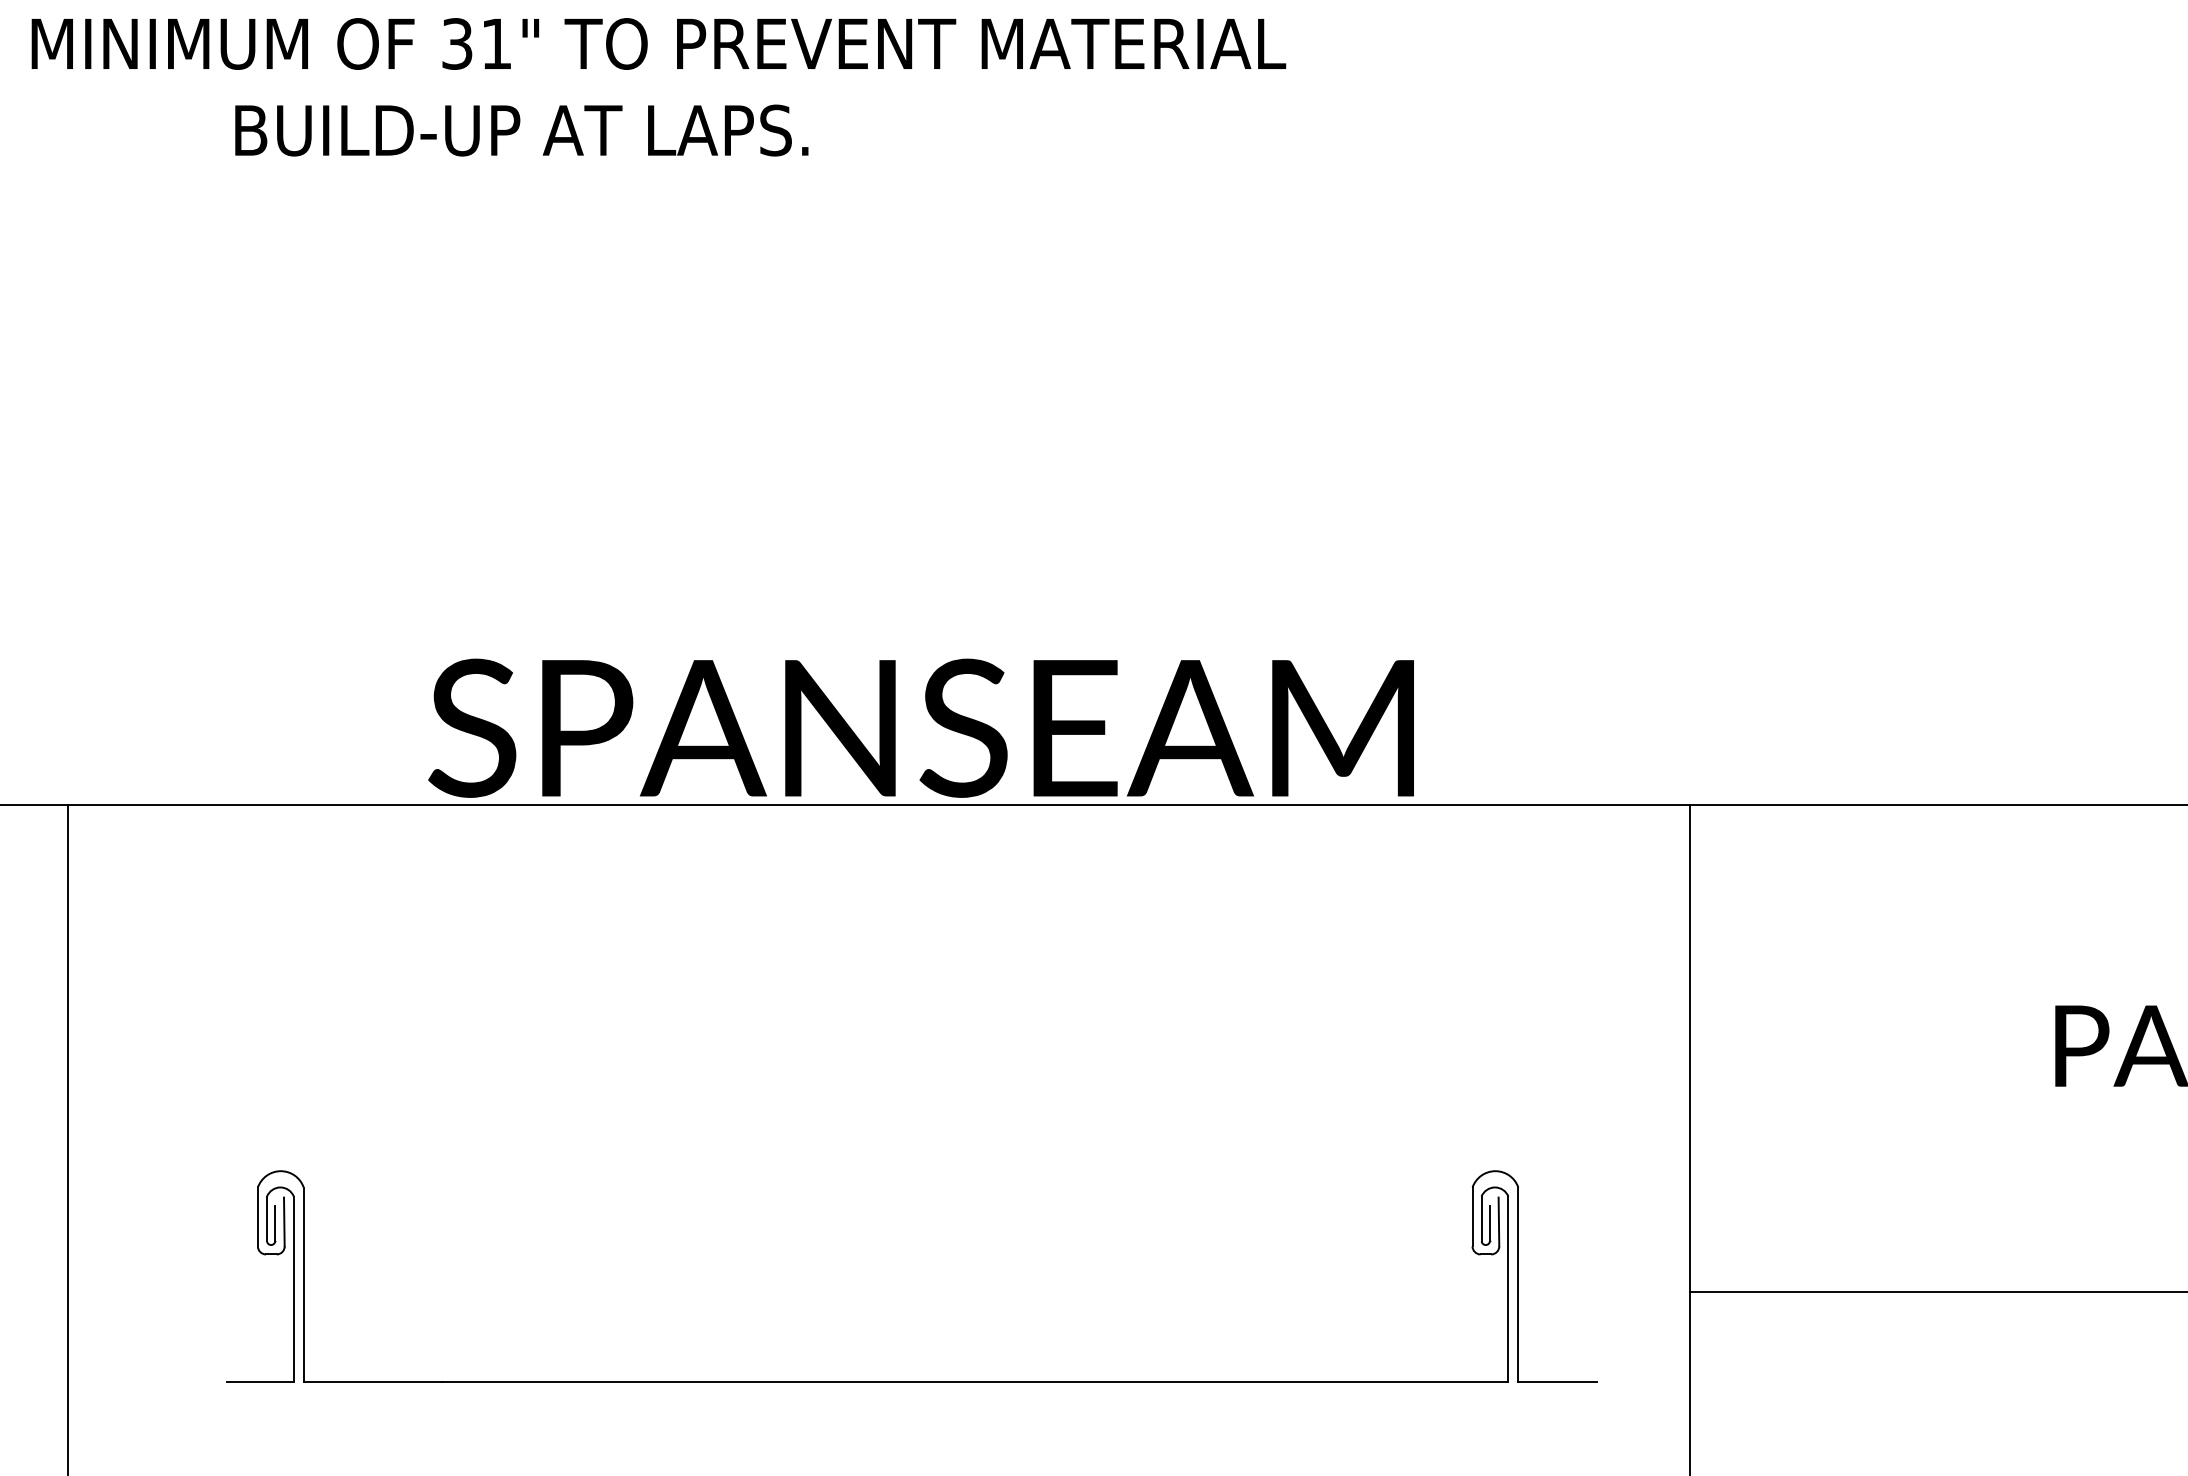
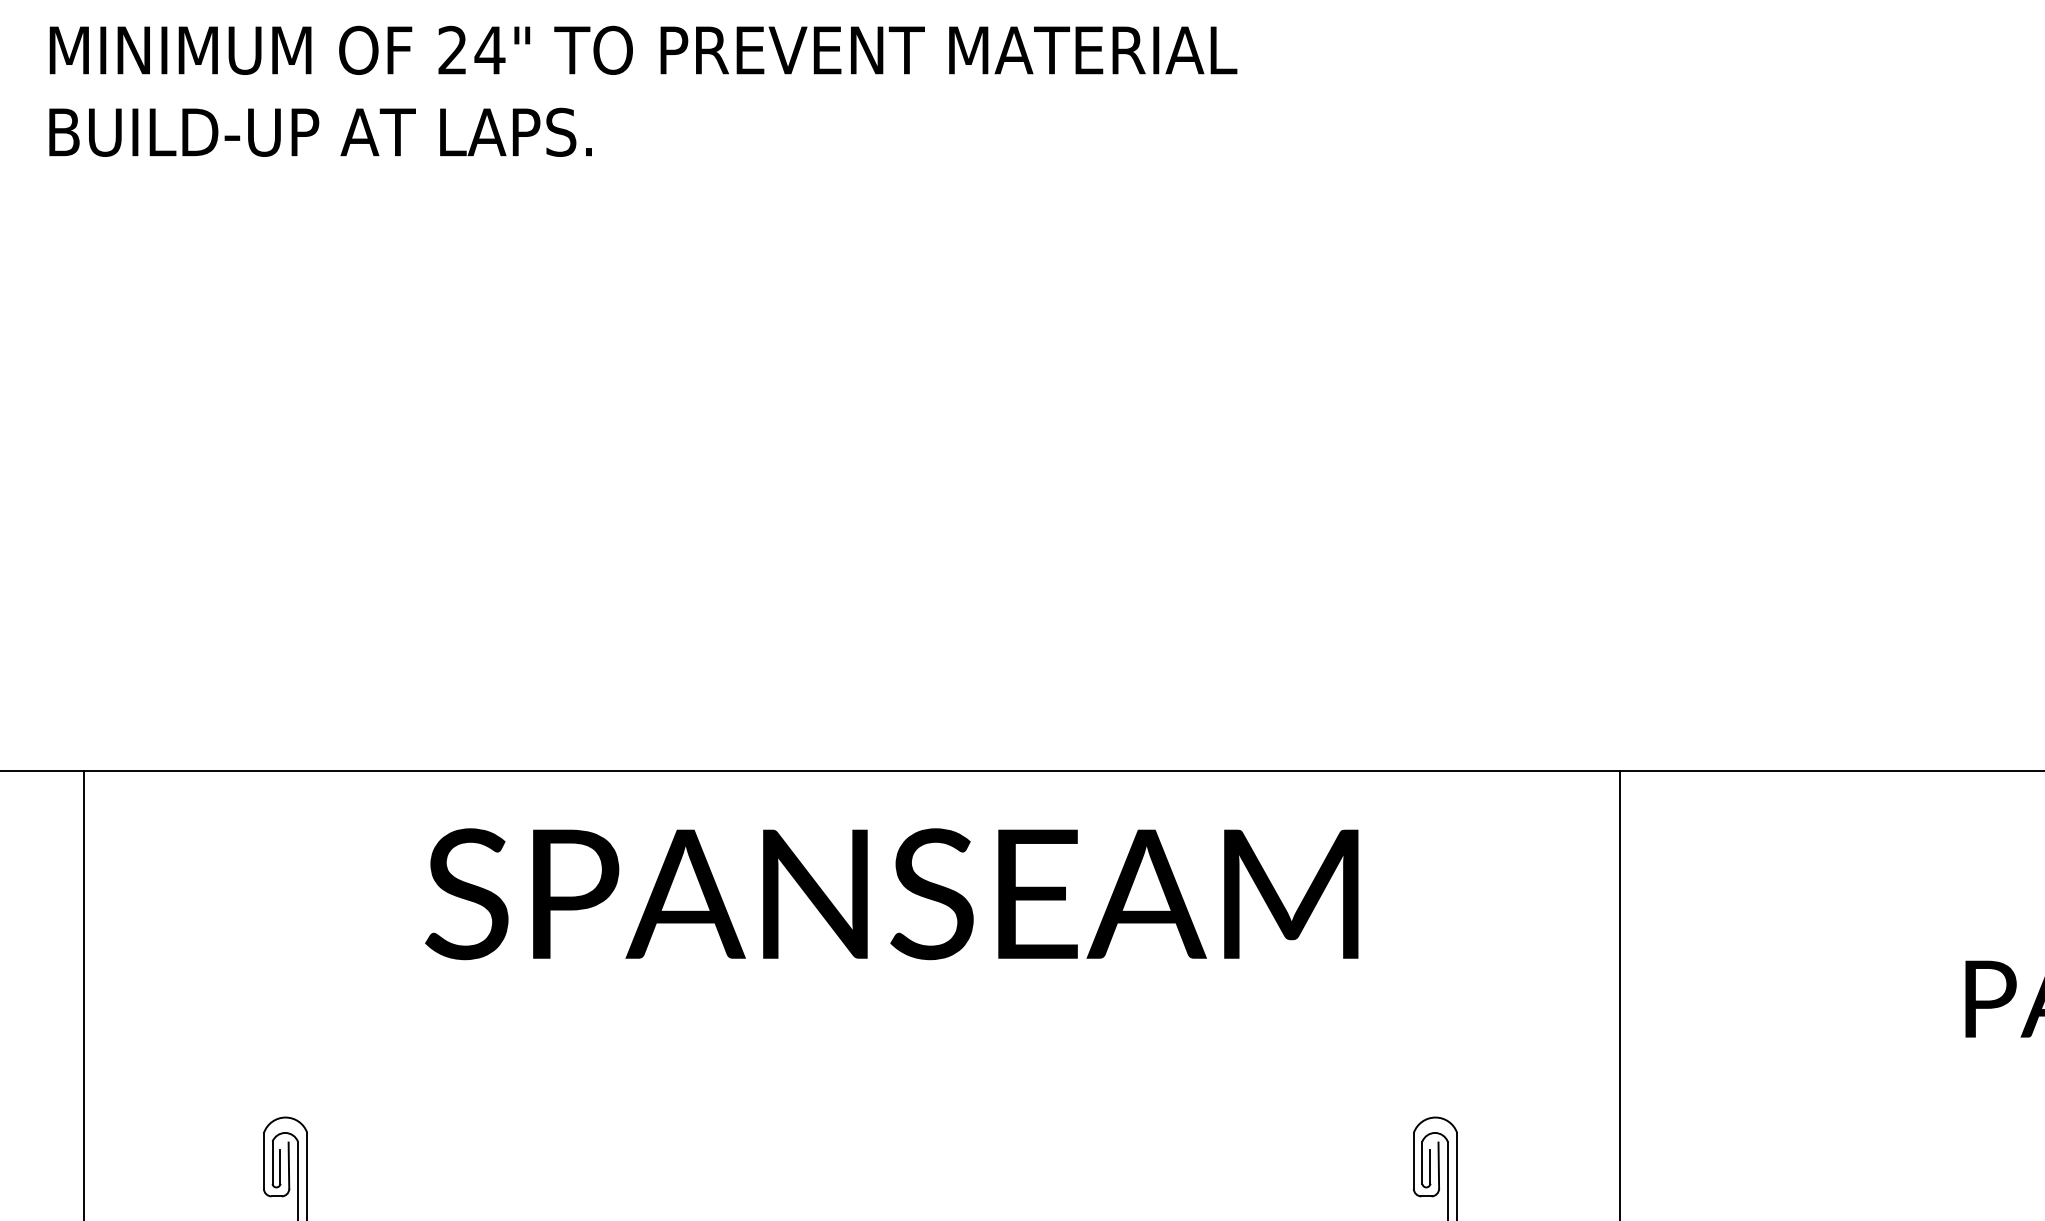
text: (477, 43) -> (471, 49), 31" -> 24"
text: (521, 130) -> (320, 132), moved
text: (920, 727) -> (891, 893), moved

